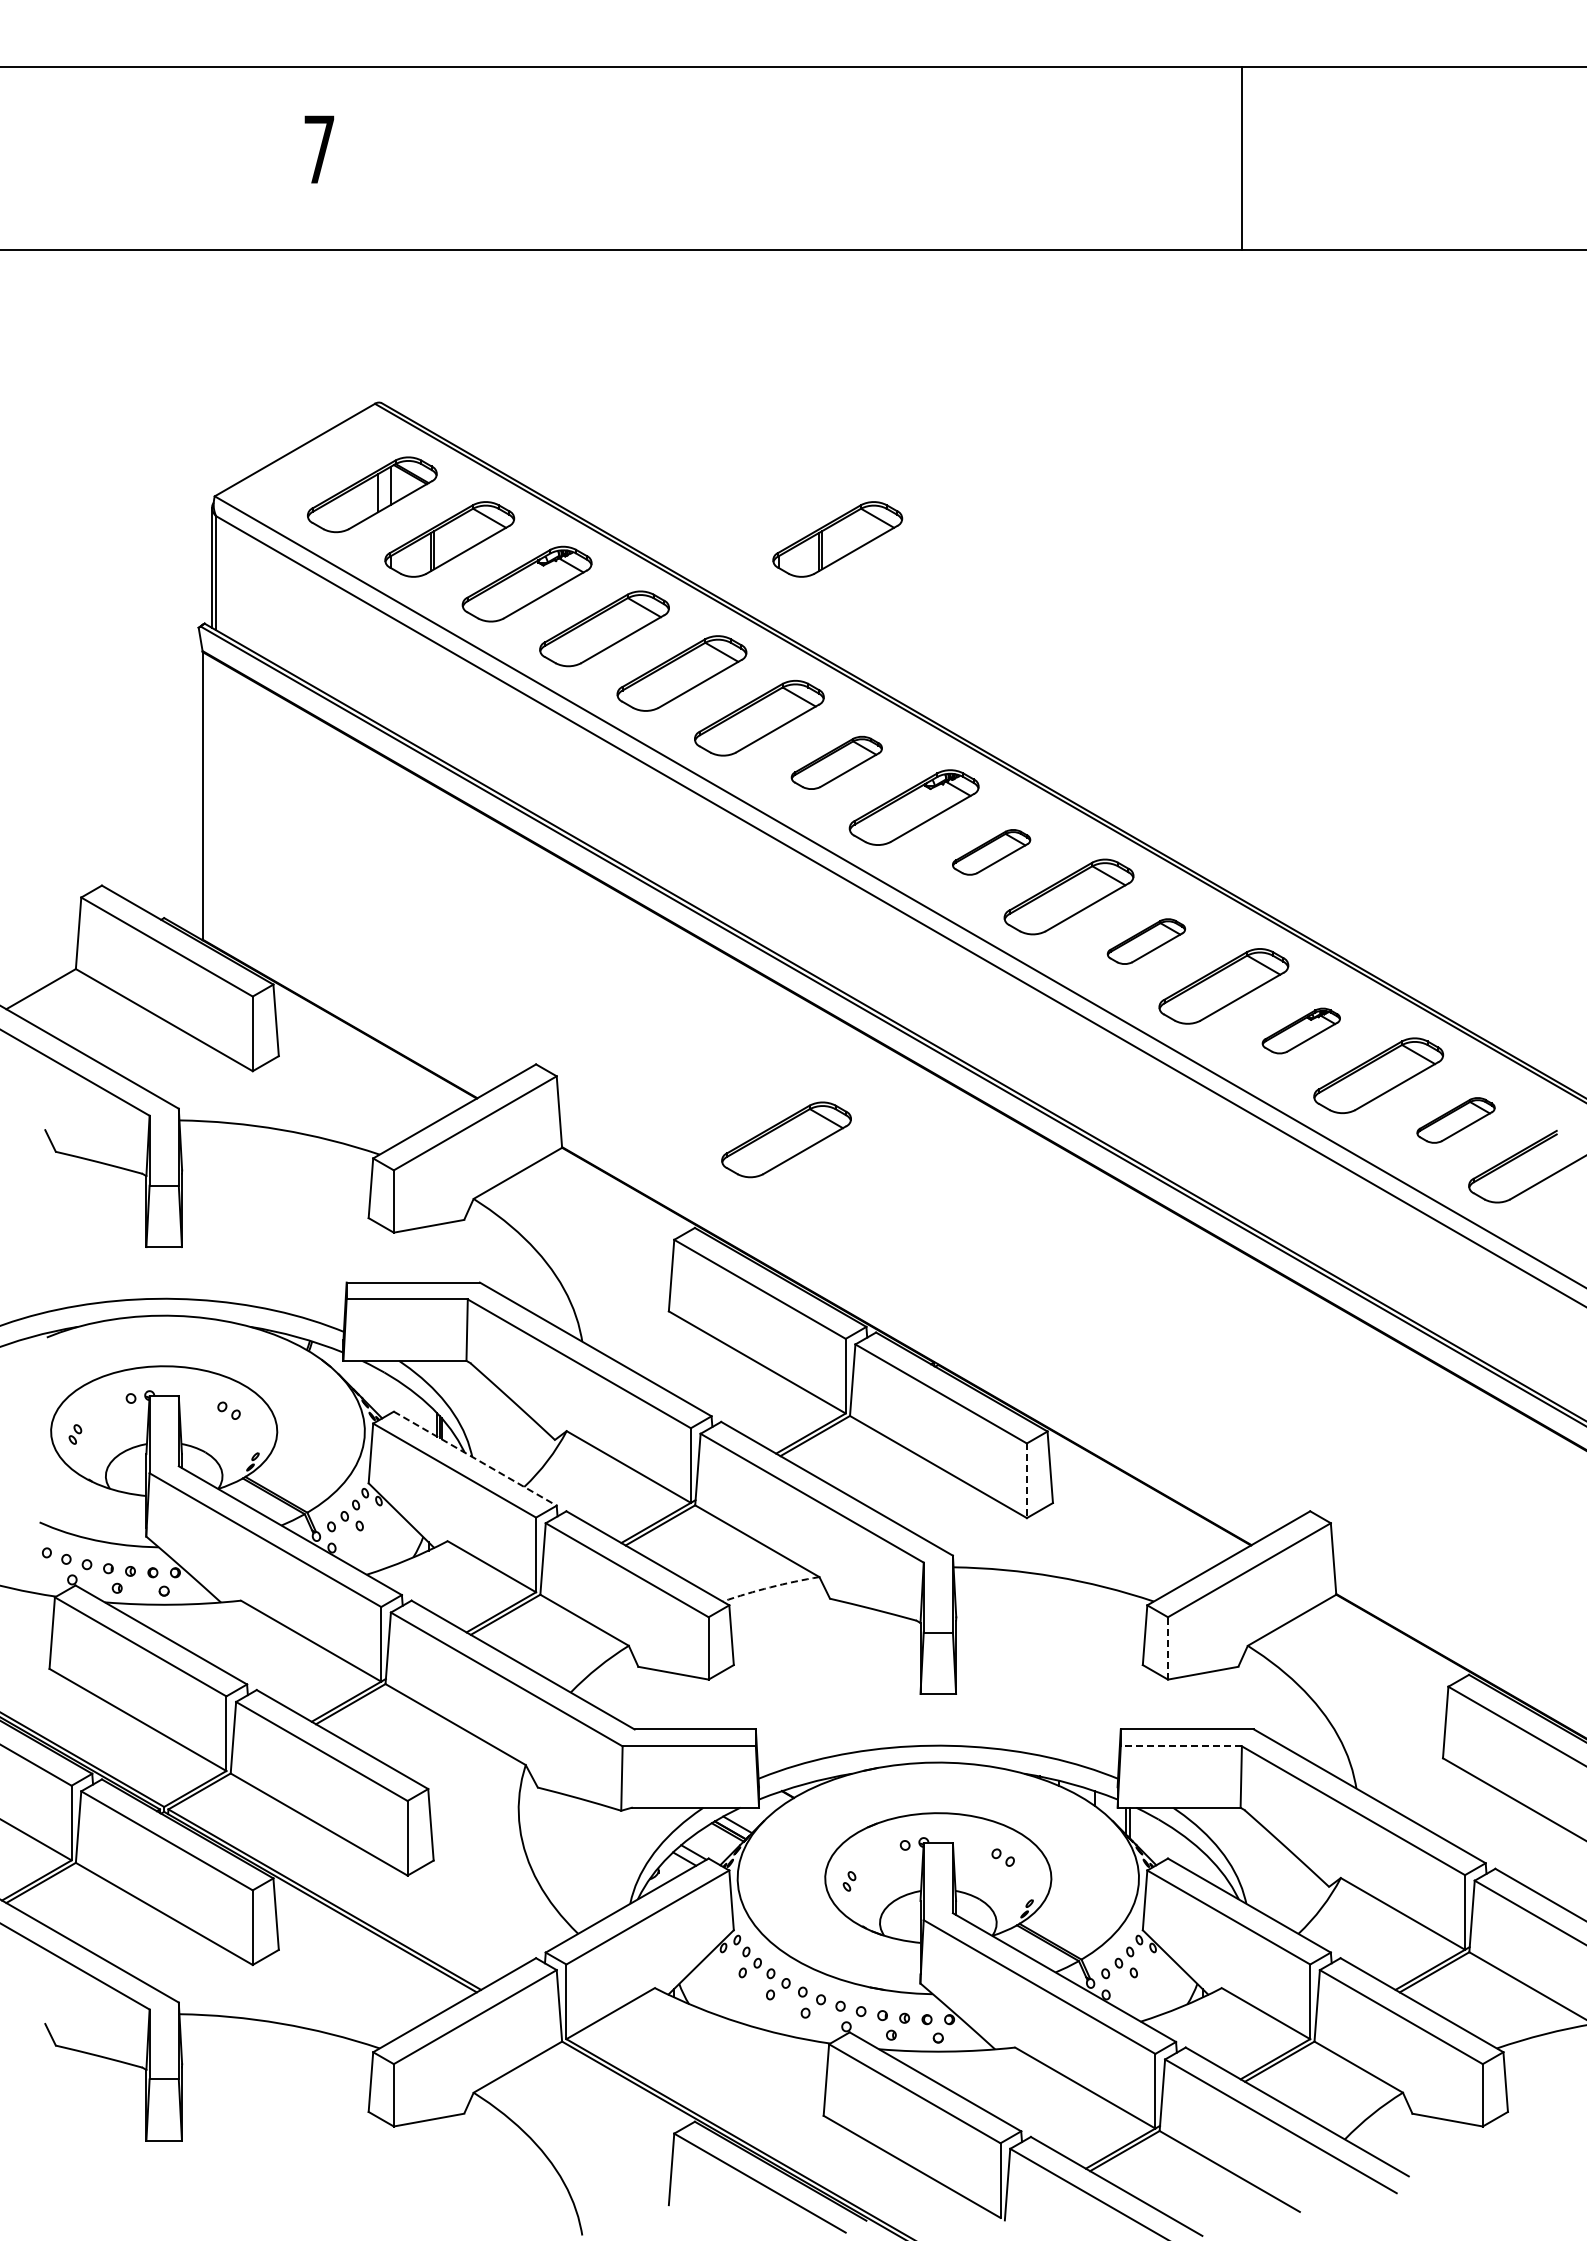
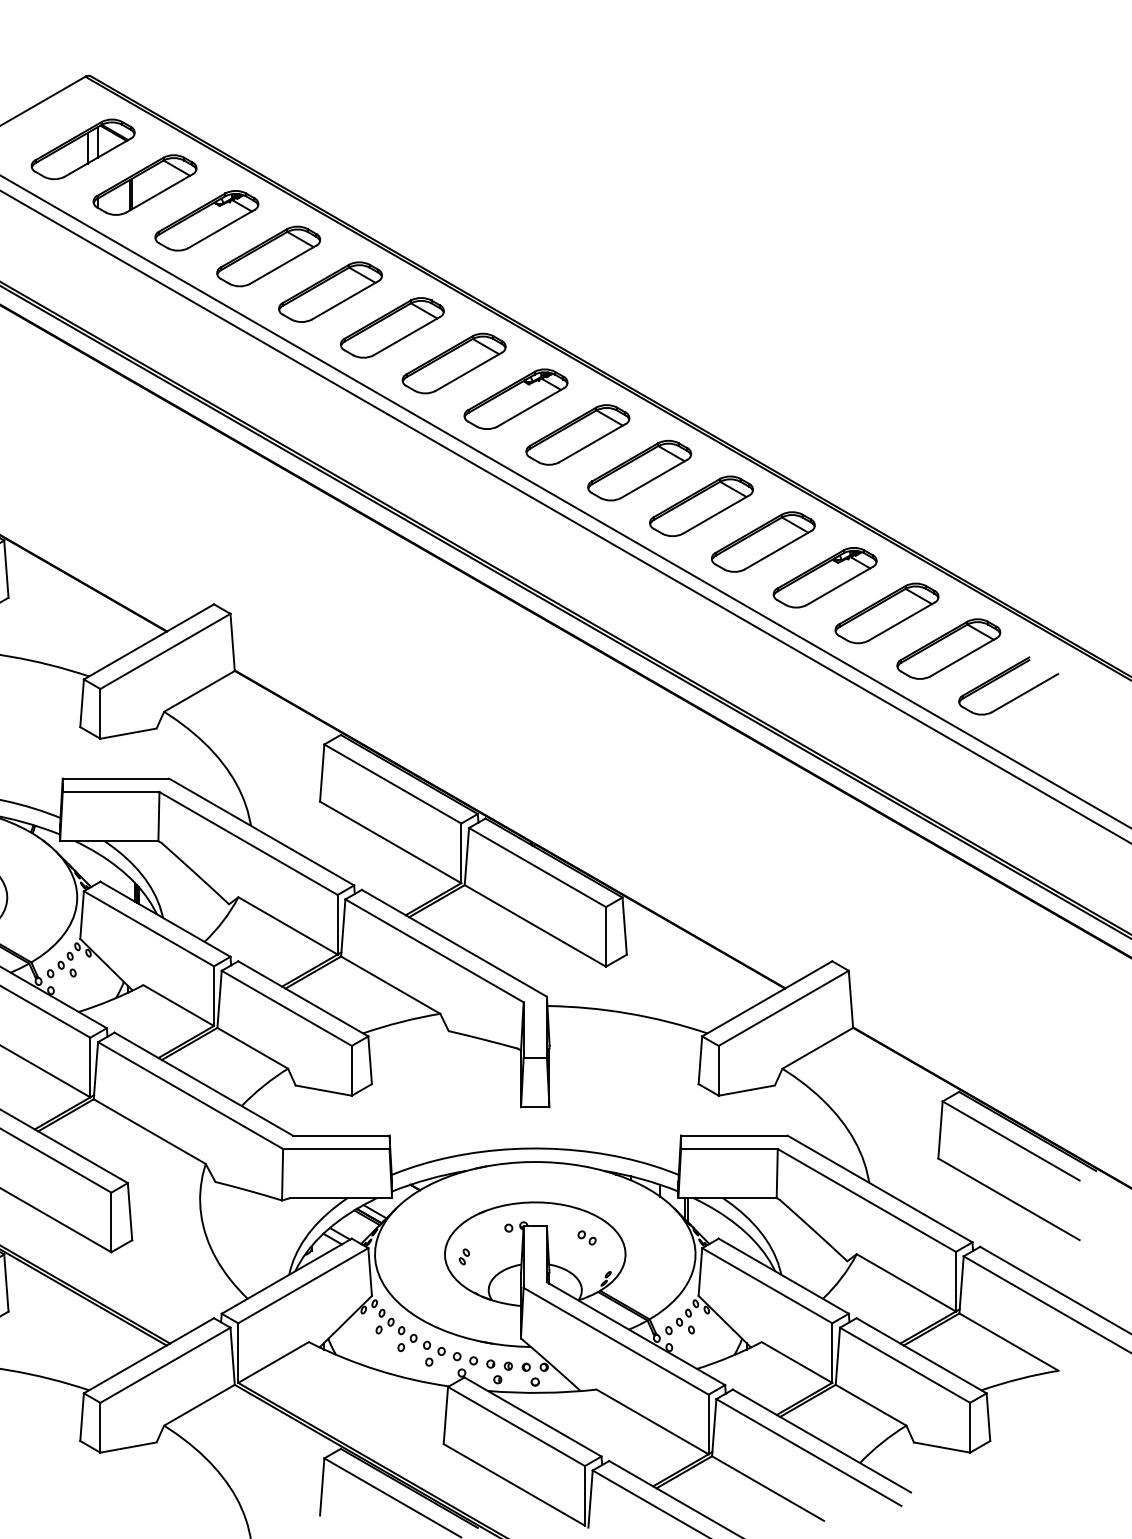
part: (837, 539) -> (454, 185), removed
part: (836, 762) -> (453, 363), size x1.43
part: (991, 852) -> (577, 435), size x1.67
part: (1146, 941) -> (701, 506), size x1.67
part: (1301, 1030) -> (825, 577), size x1.67
part: (1455, 1120) -> (948, 649), size x1.67
part: (786, 1139) -> (414, 664), removed
line: (475, 1458) -> (165, 919), dashed -> solid
line: (1026, 1481) -> (605, 937), dashed -> solid
arc: (770, 1587) -> (401, 1022), dashed -> solid
line: (1167, 1647) -> (718, 1070), dashed -> solid
line: (1181, 1746) -> (729, 1149), dashed -> solid

